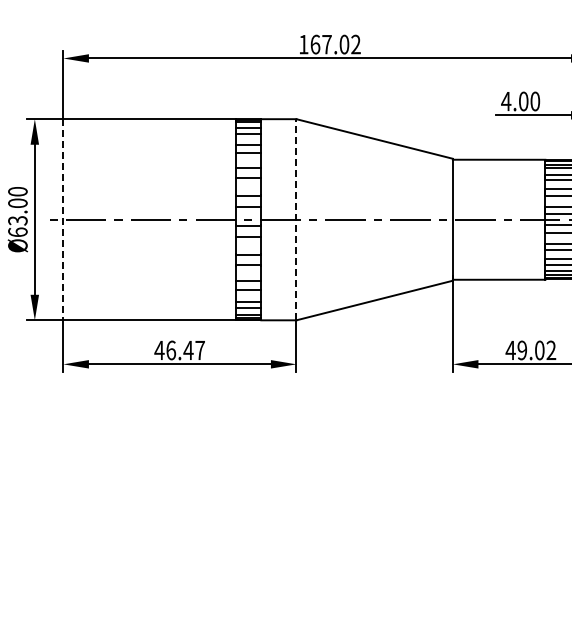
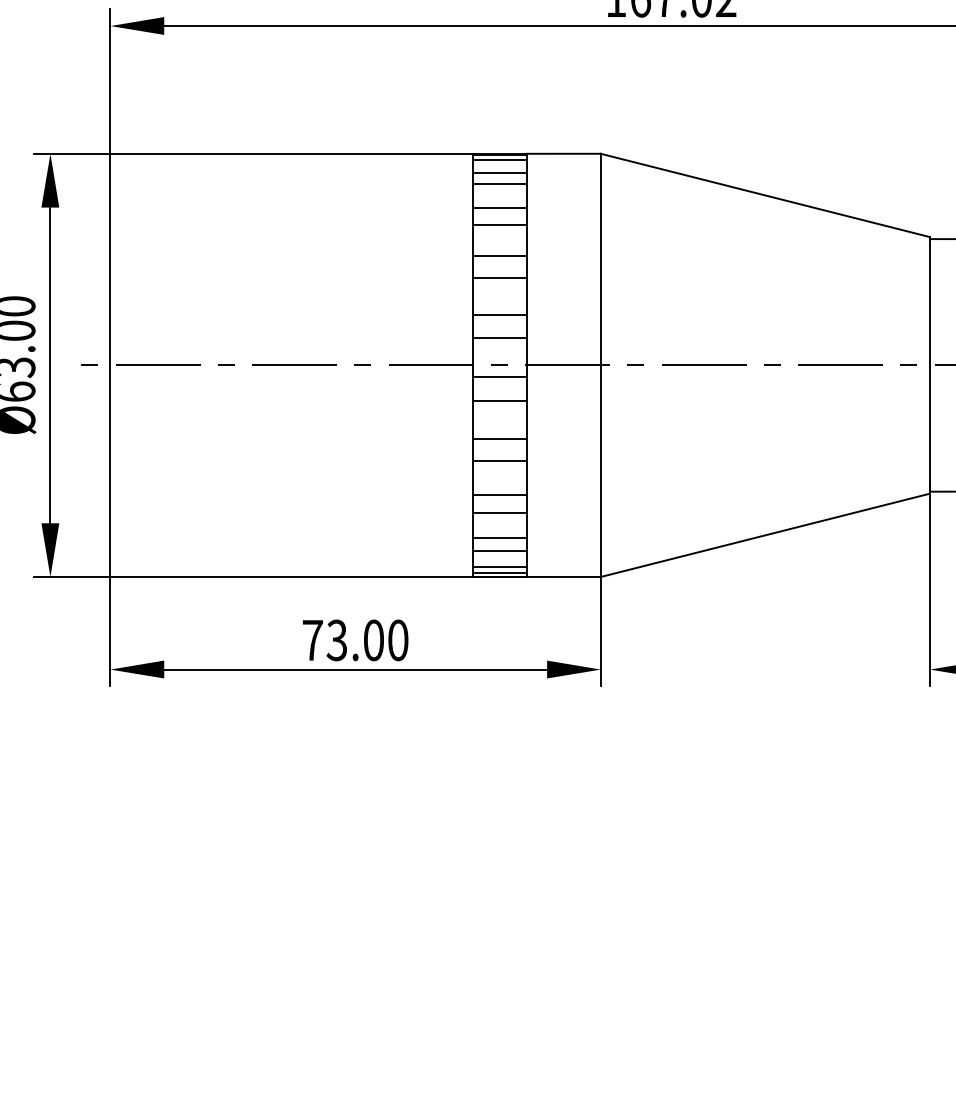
line: (63, 219) -> (110, 364), dashed -> solid
line: (296, 219) -> (600, 364), dashed -> solid
text: (179, 350) -> (354, 640), 46.47 -> 73.00

